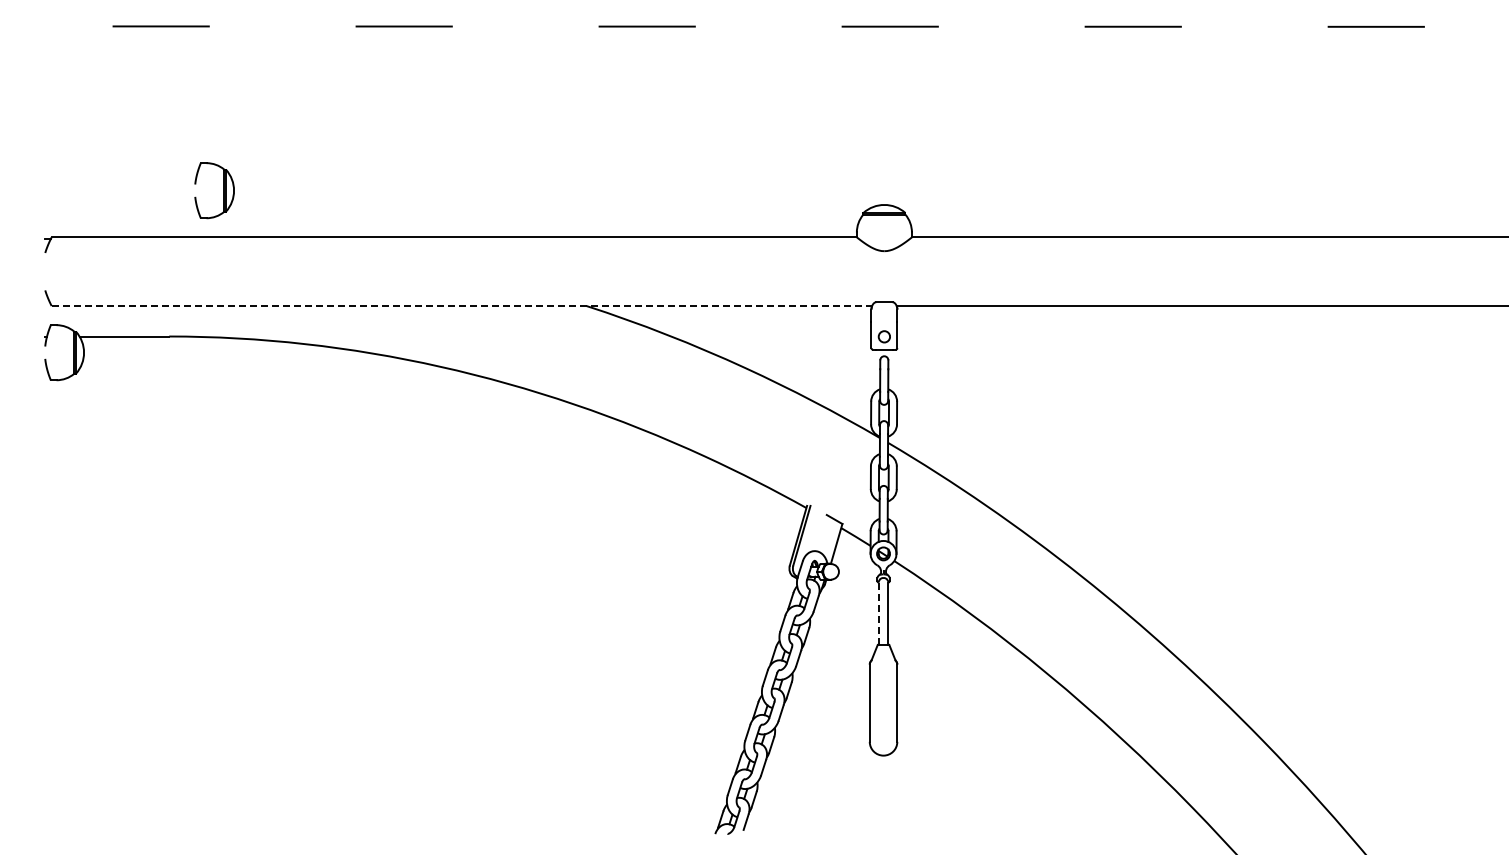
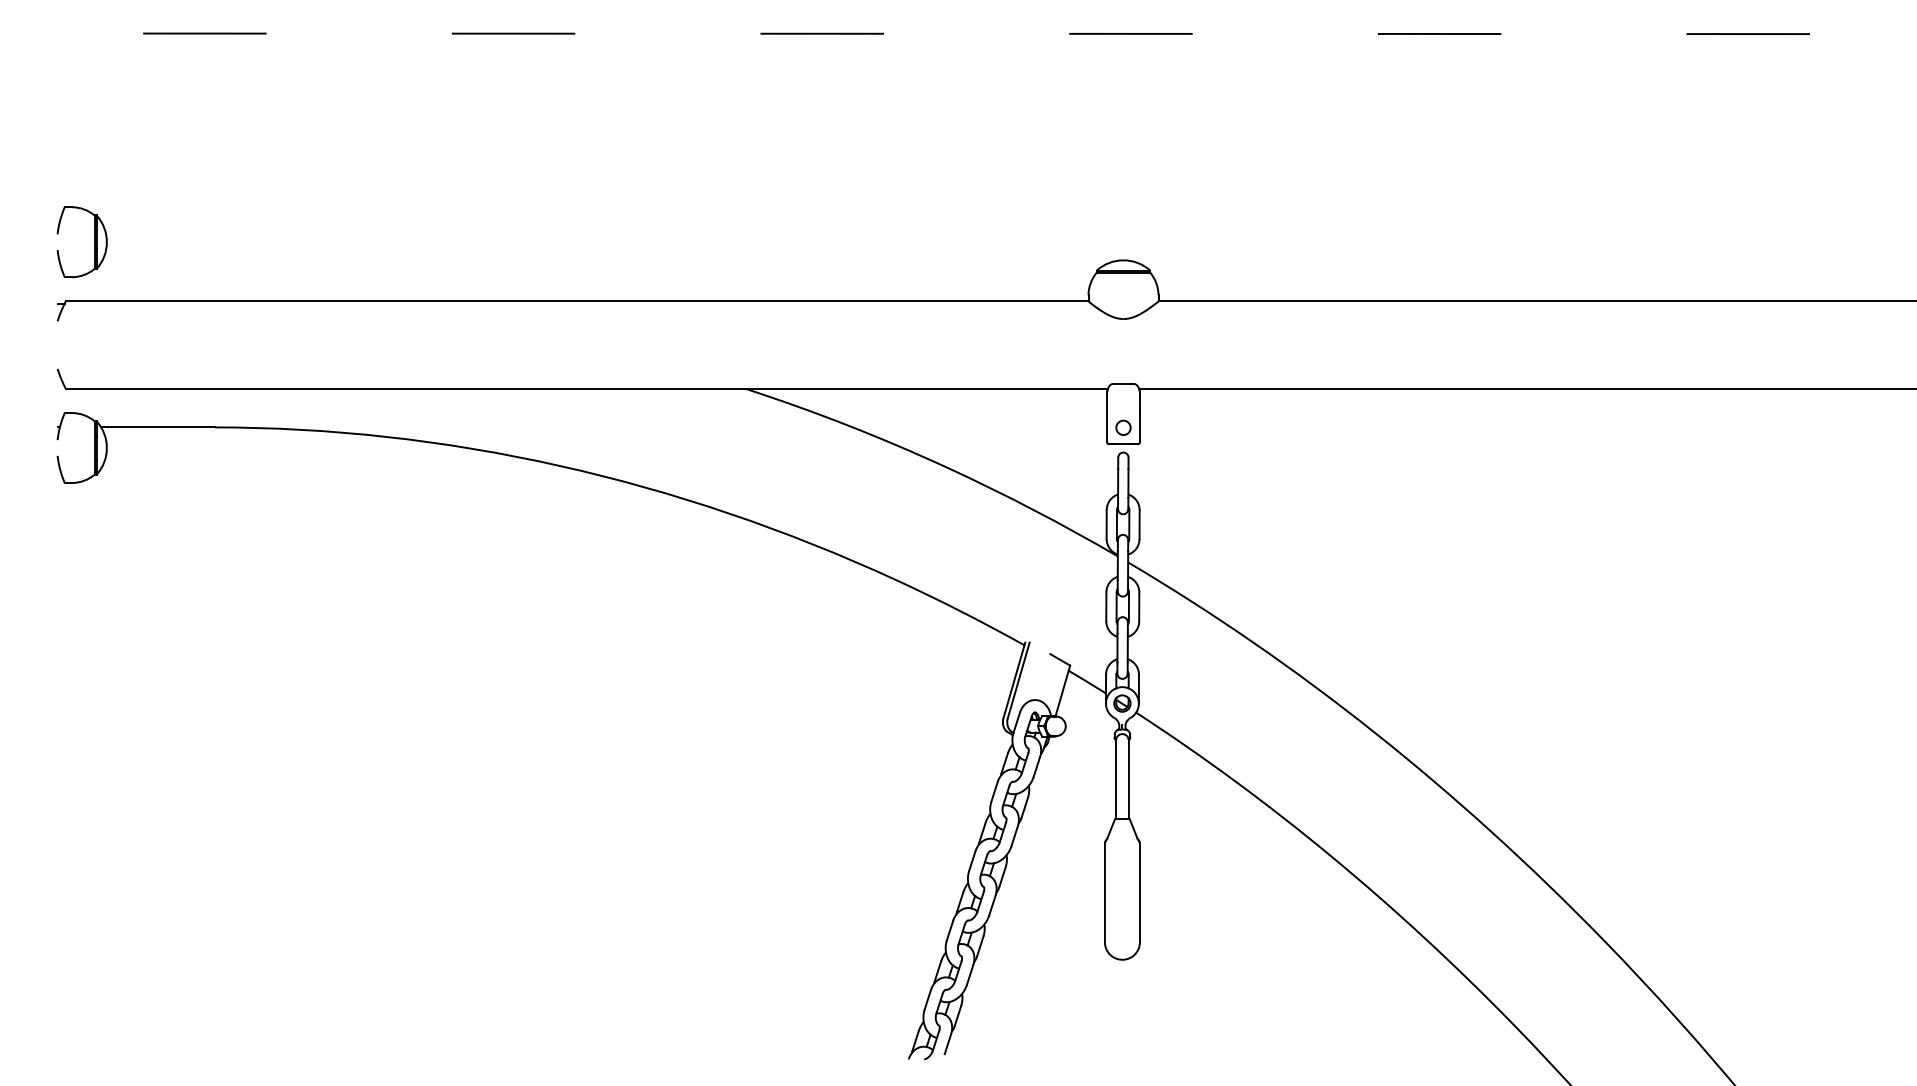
part: (223, 190) -> (93, 241), moved
line: (462, 306) -> (587, 389), dashed -> solid
line: (878, 614) -> (1116, 780), dashed -> solid

